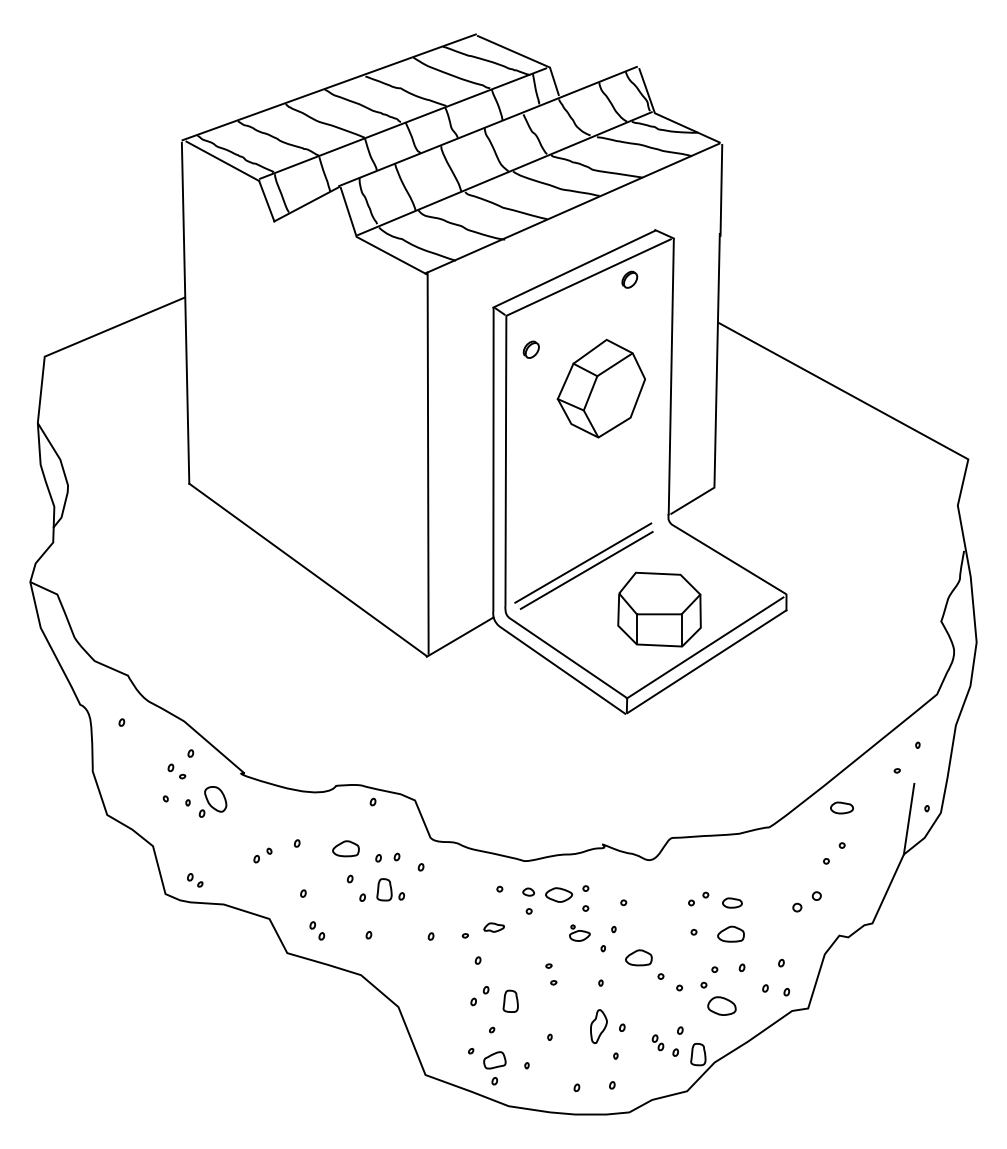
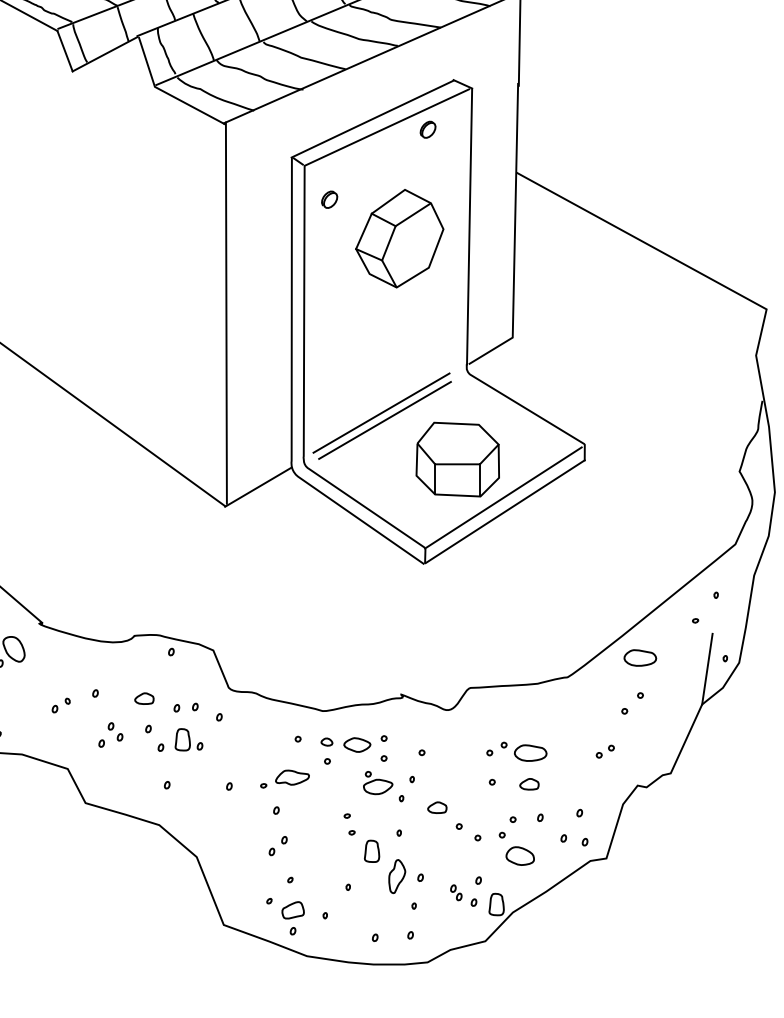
part: (841, 807) -> (639, 657), size x1.43
part: (346, 848) -> (144, 698), size x0.71
part: (806, 901) -> (604, 751), size x0.62
part: (732, 902) -> (530, 752), size x1.67
part: (493, 927) -> (291, 777), size x1.67
part: (317, 930) -> (115, 731), moved
part: (579, 933) -> (377, 783), size x1.43
part: (731, 934) -> (529, 784), size x0.71
part: (639, 957) -> (437, 807), size x0.71
part: (510, 1000) -> (371, 850), moved

